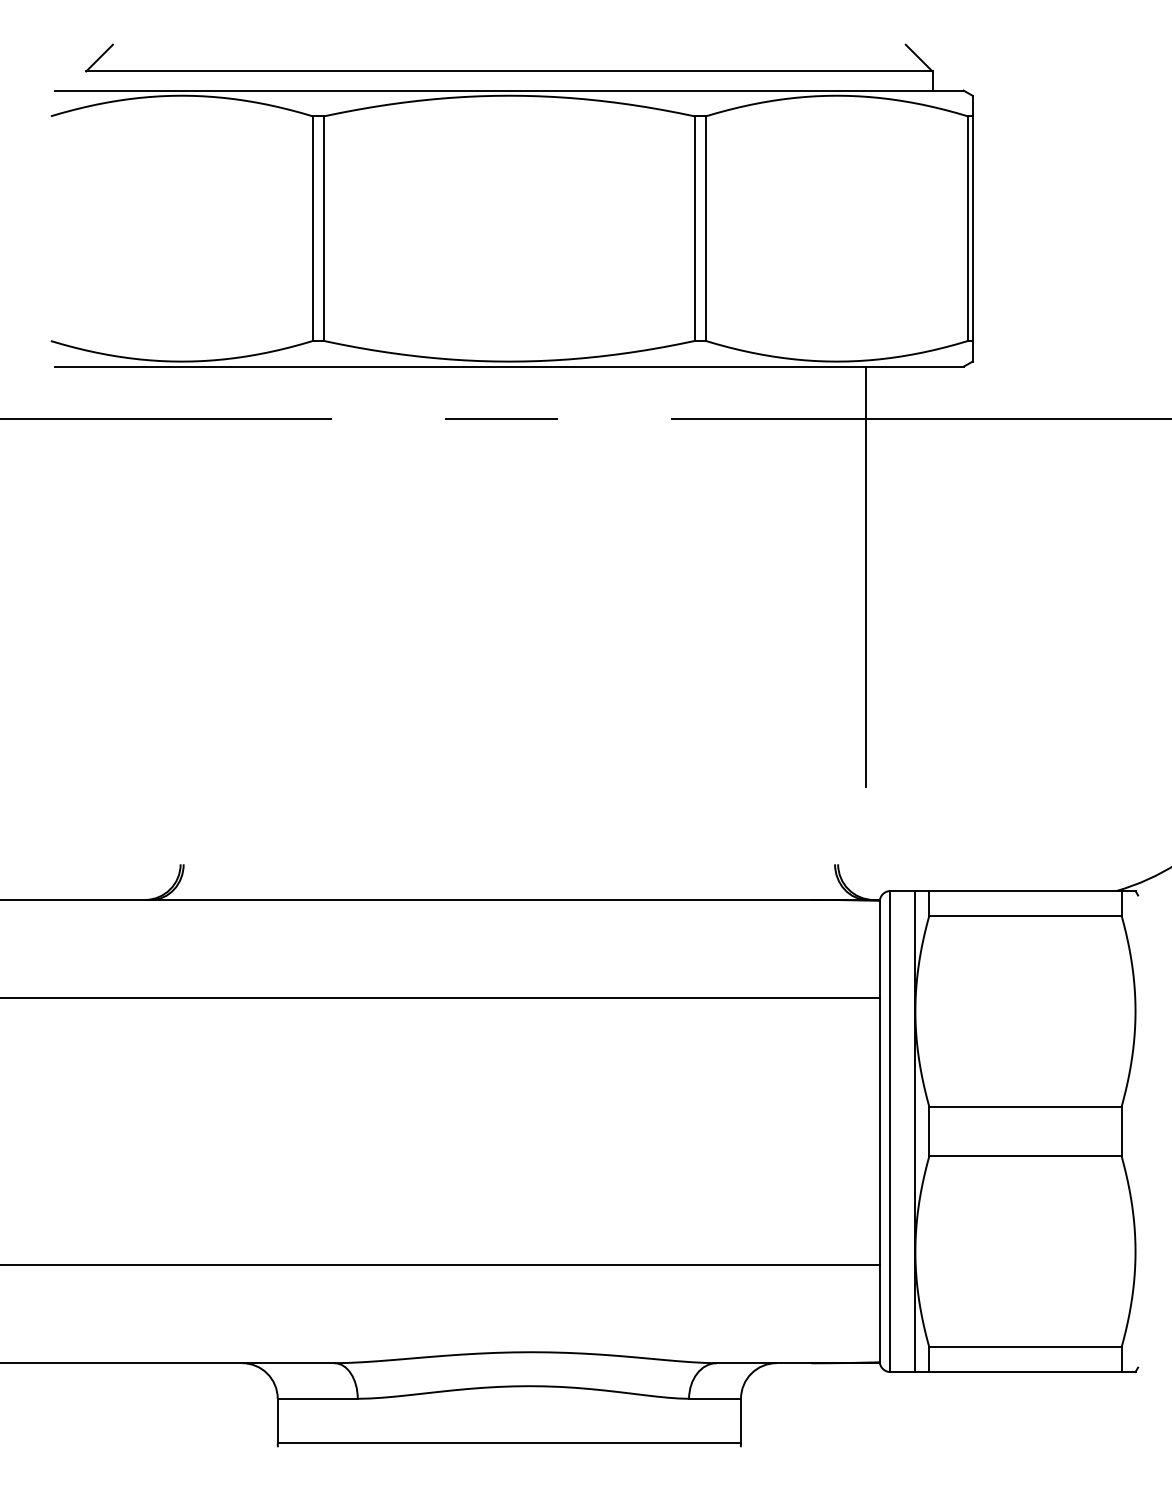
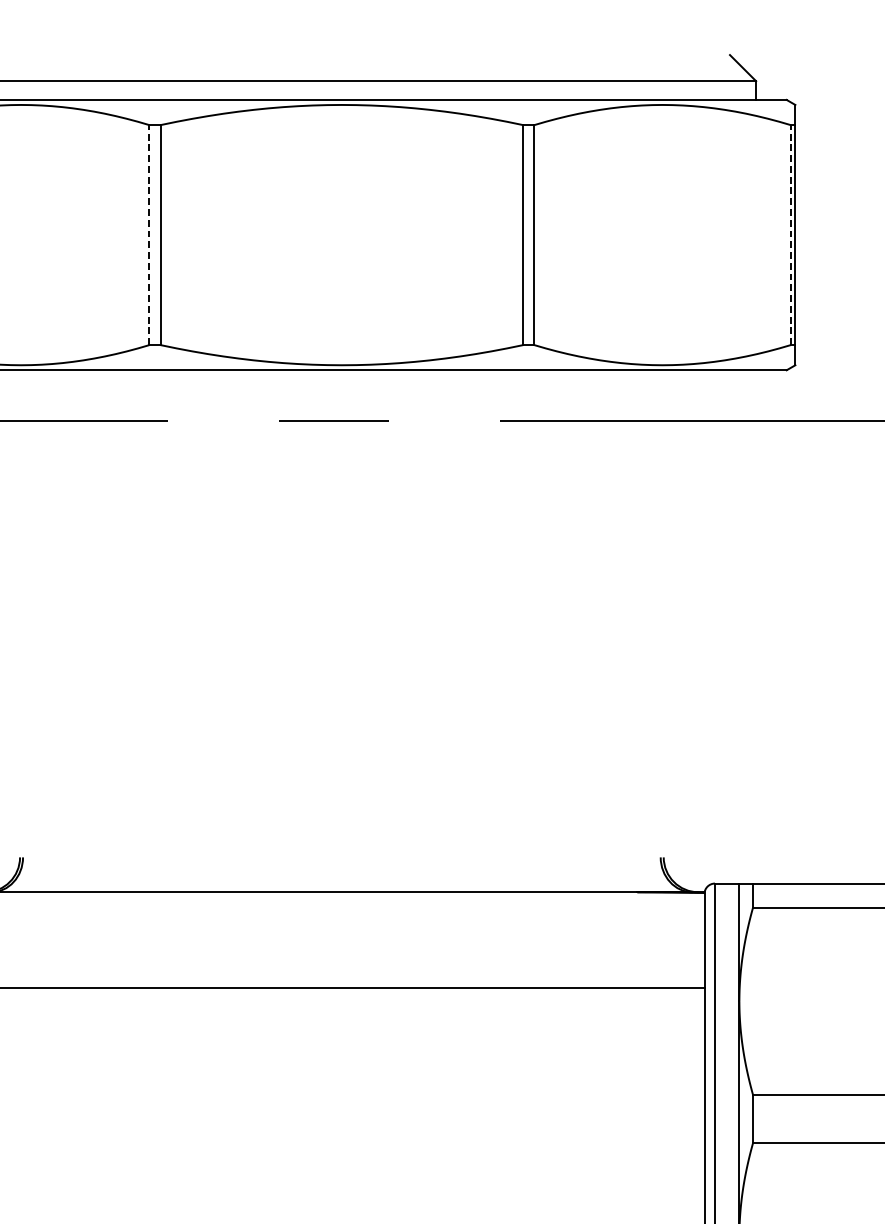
line: (312, 228) -> (149, 234), solid -> dashed
line: (967, 228) -> (790, 234), solid -> dashed
line: (865, 576) -> (690, 575), removed

